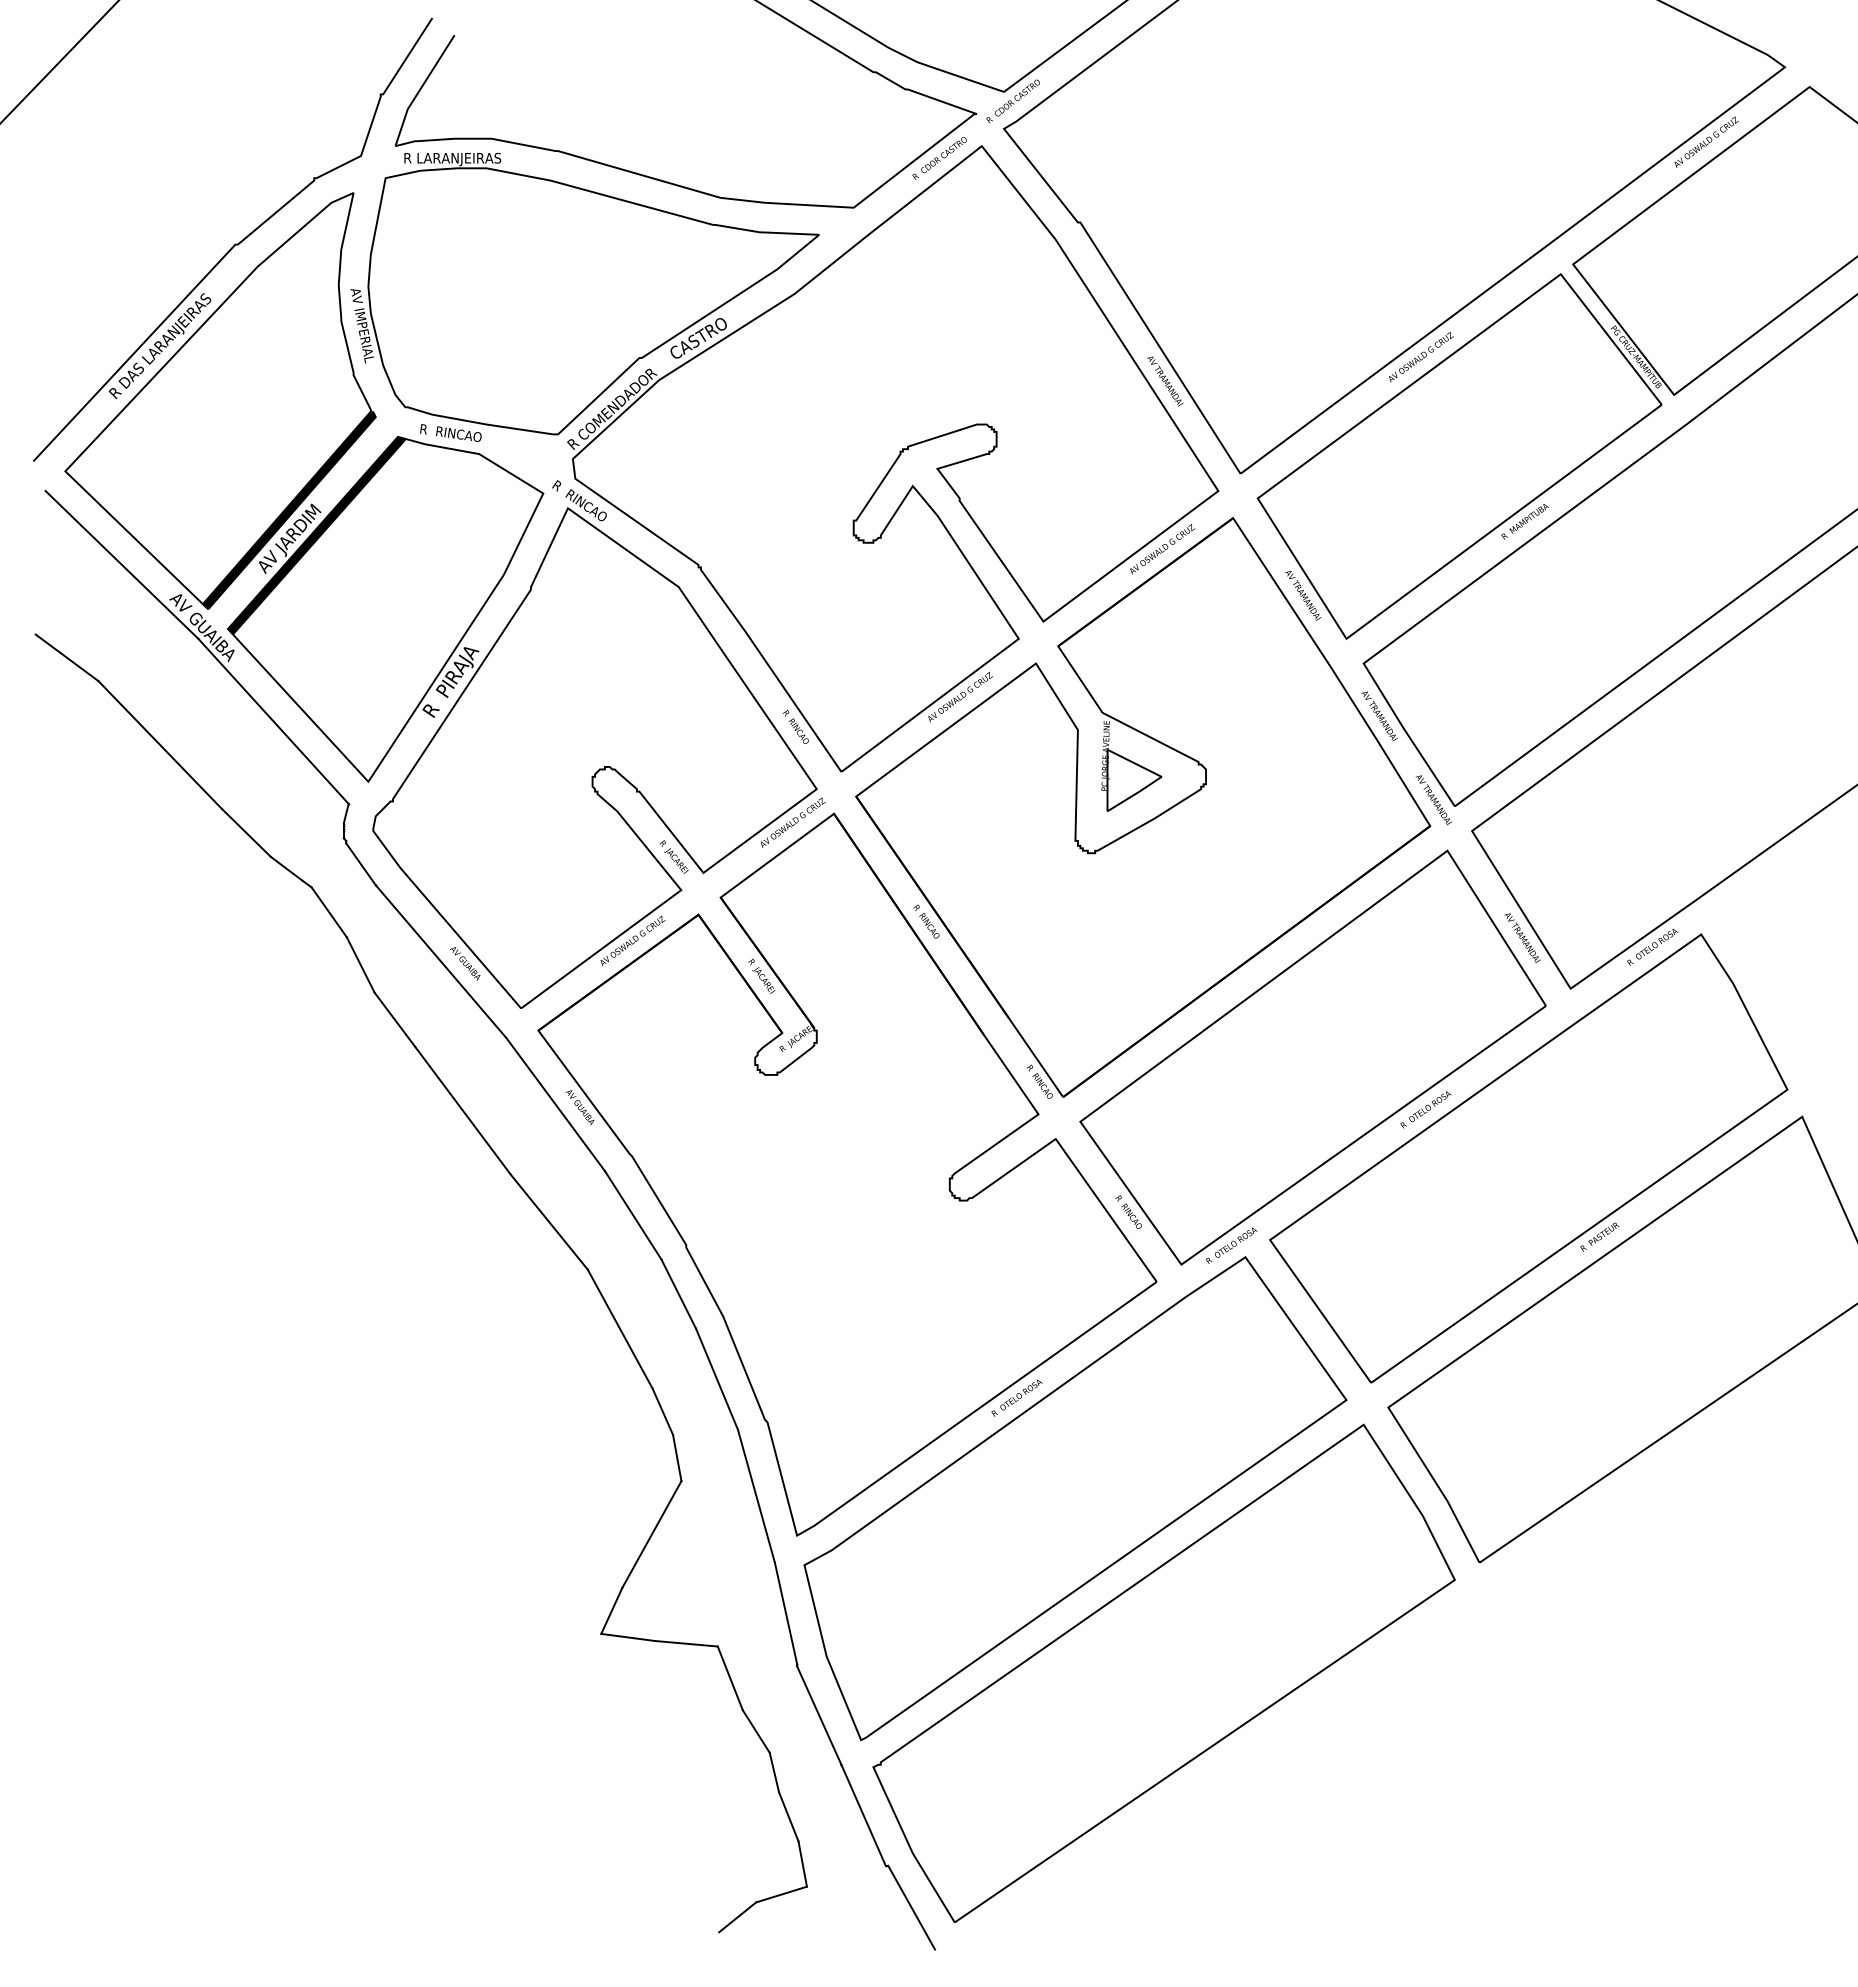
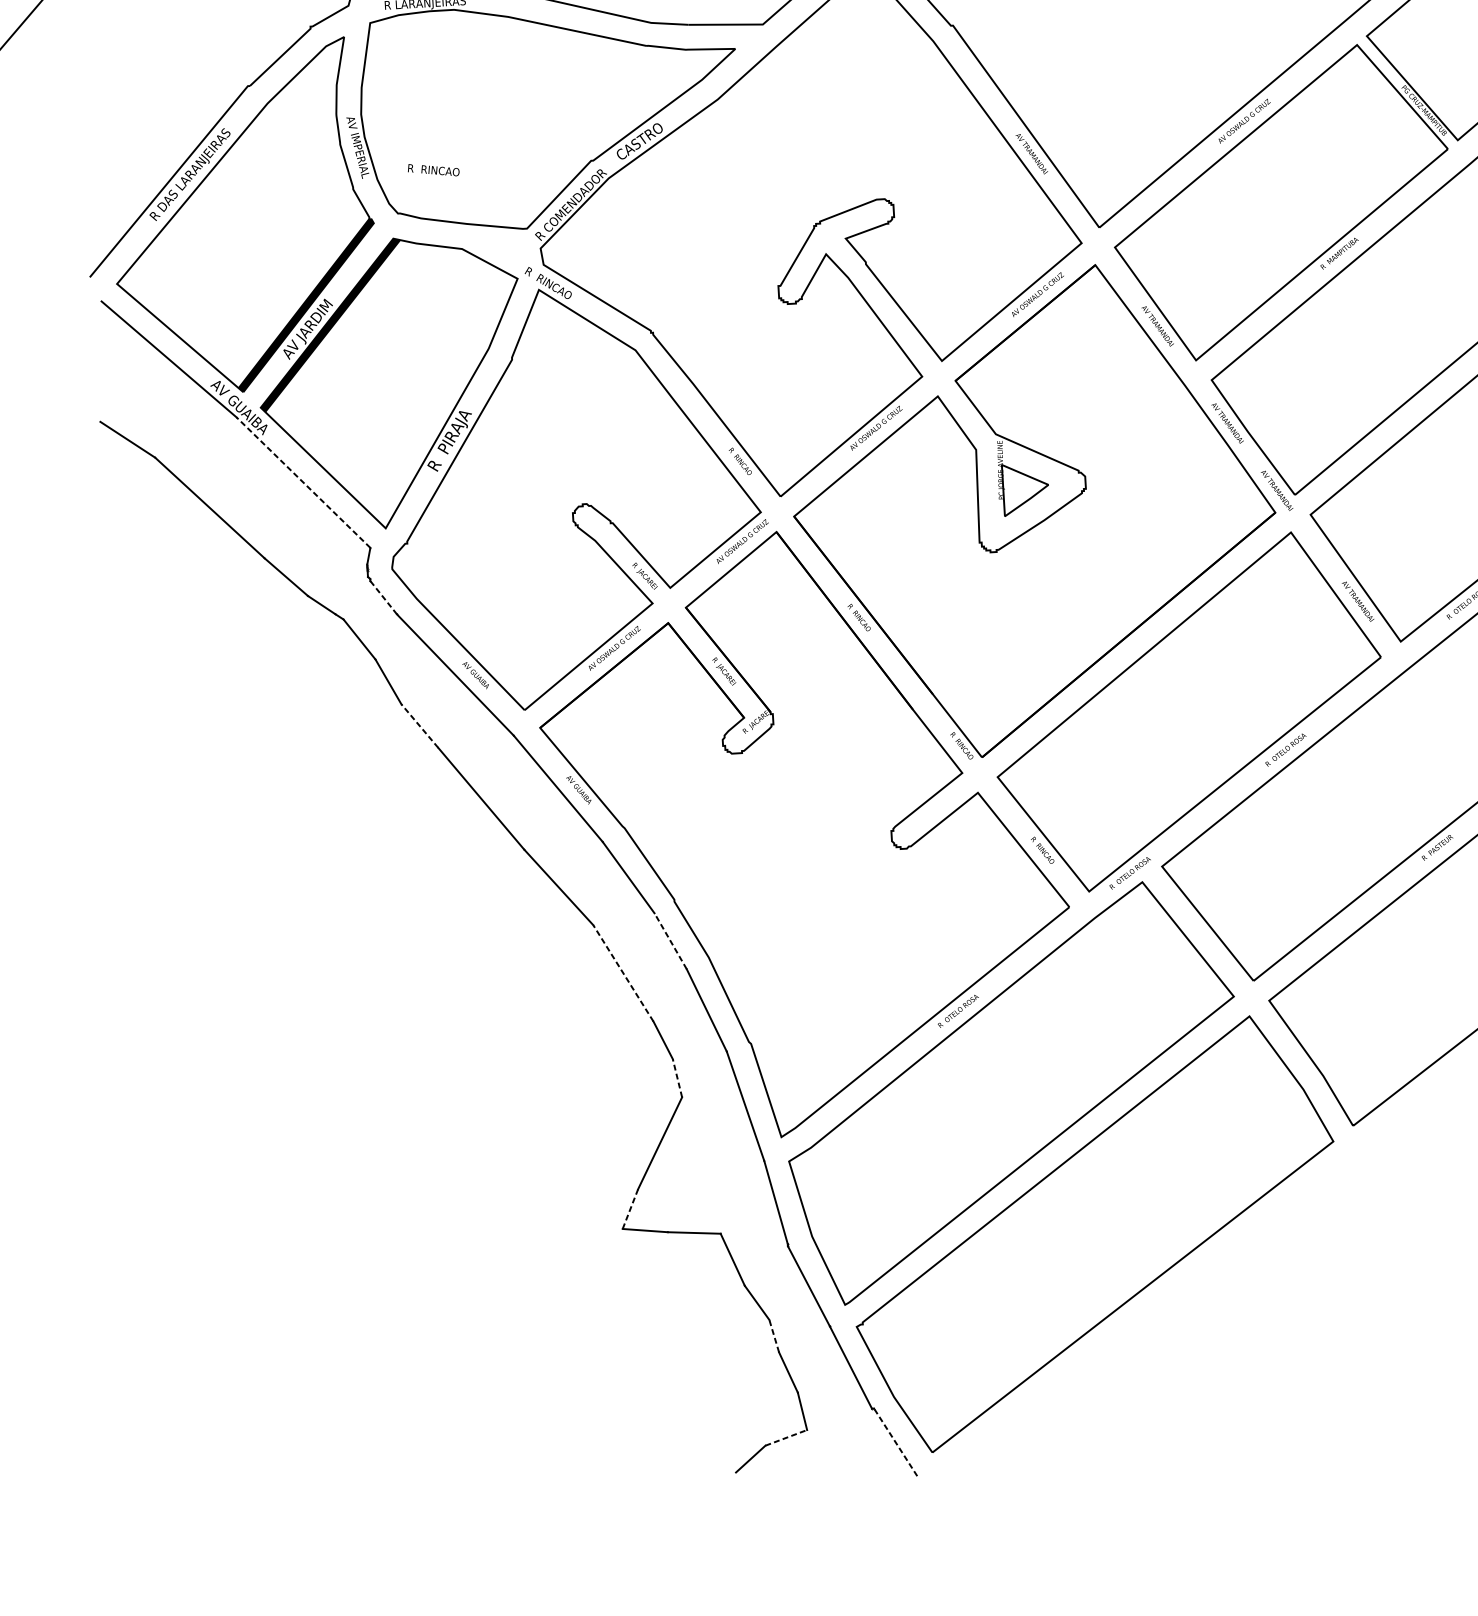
text: (450, 432) -> (433, 169), moved
line: (273, 721) -> (303, 482), solid -> dashed
line: (361, 864) -> (384, 597), solid -> dashed
line: (394, 1019) -> (419, 725), solid -> dashed
line: (678, 1294) -> (670, 941), solid -> dashed
line: (620, 1329) -> (623, 973), solid -> dashed
line: (677, 1457) -> (677, 1077), solid -> dashed
line: (612, 1610) -> (630, 1208), solid -> dashed
line: (774, 1772) -> (774, 1336), solid -> dashed
line: (781, 1894) -> (786, 1437), solid -> dashed
line: (911, 1907) -> (895, 1442), solid -> dashed

